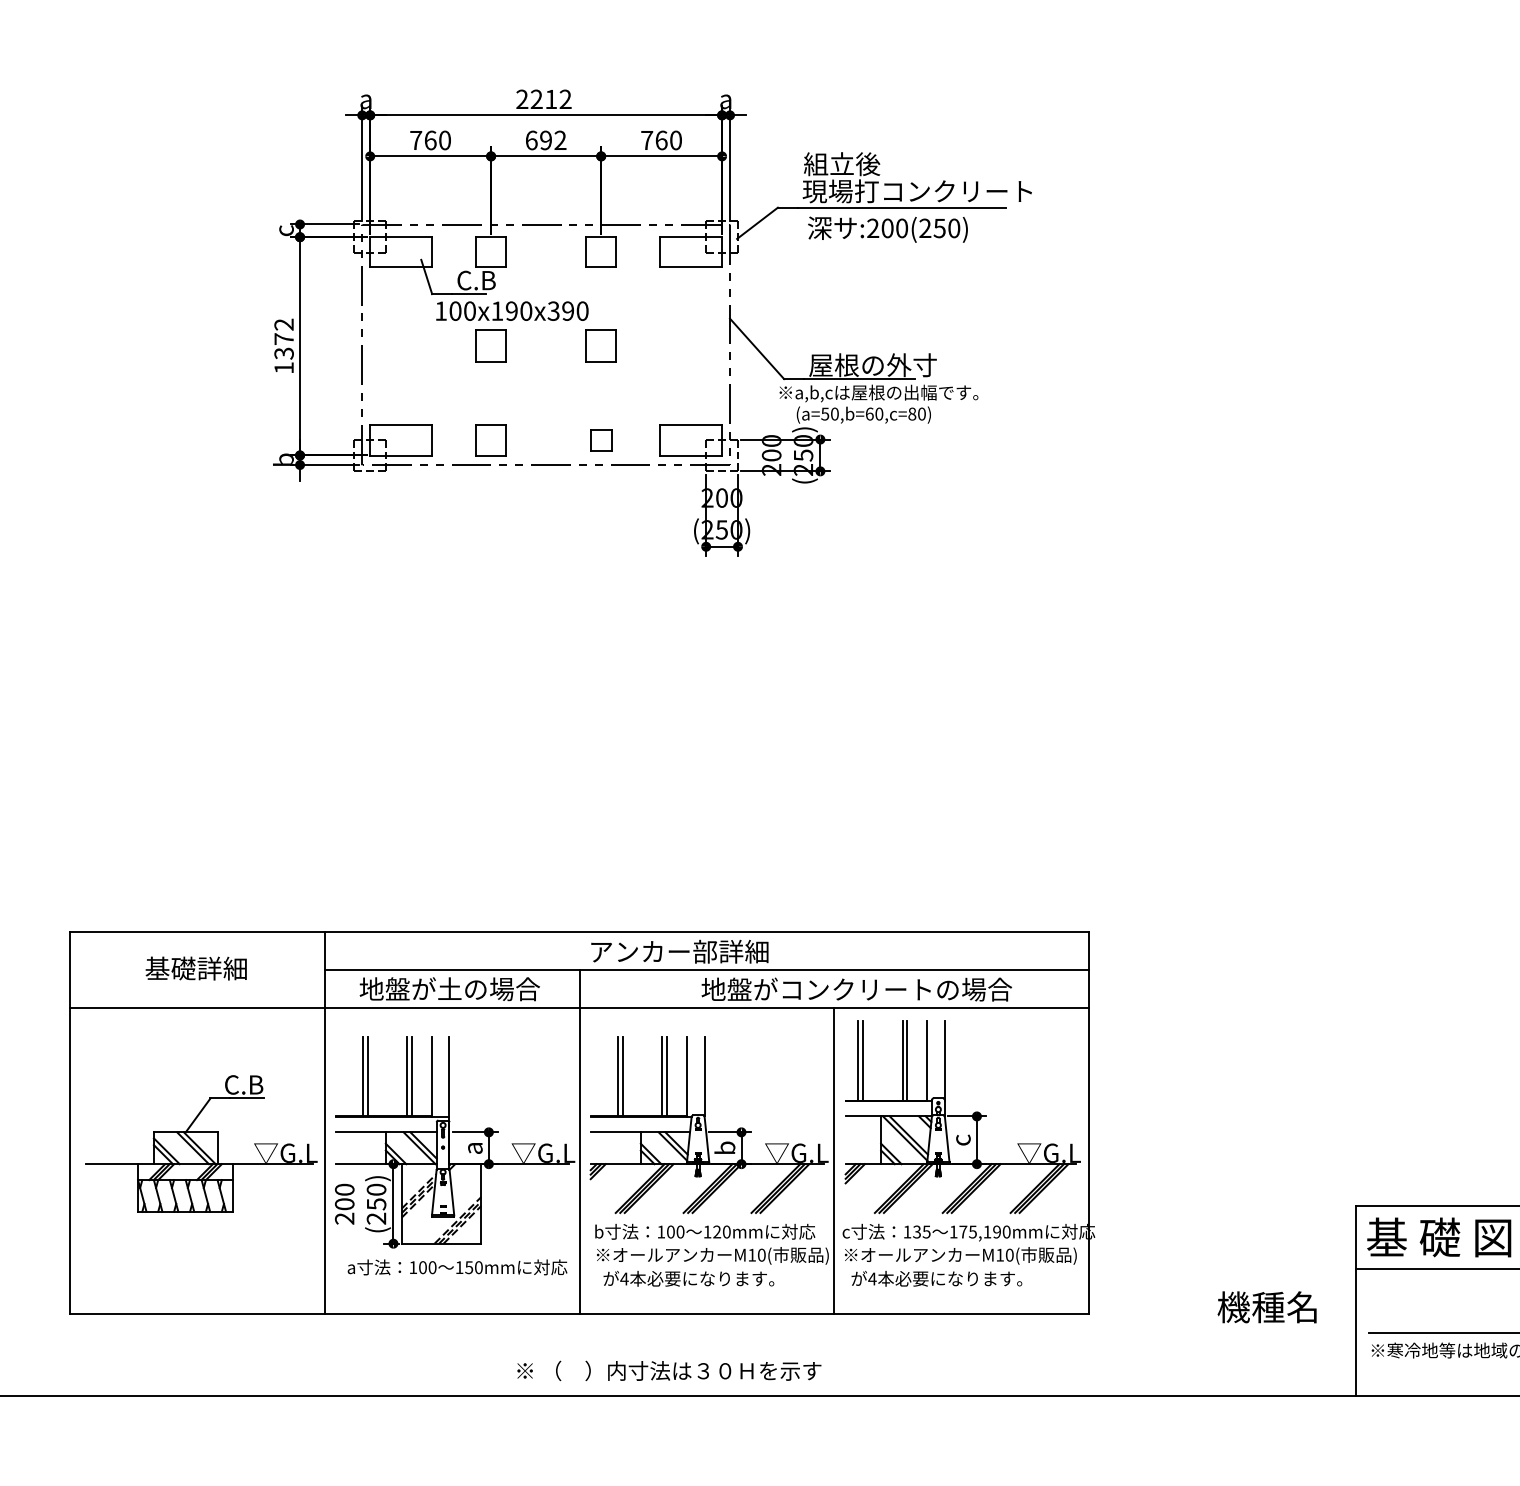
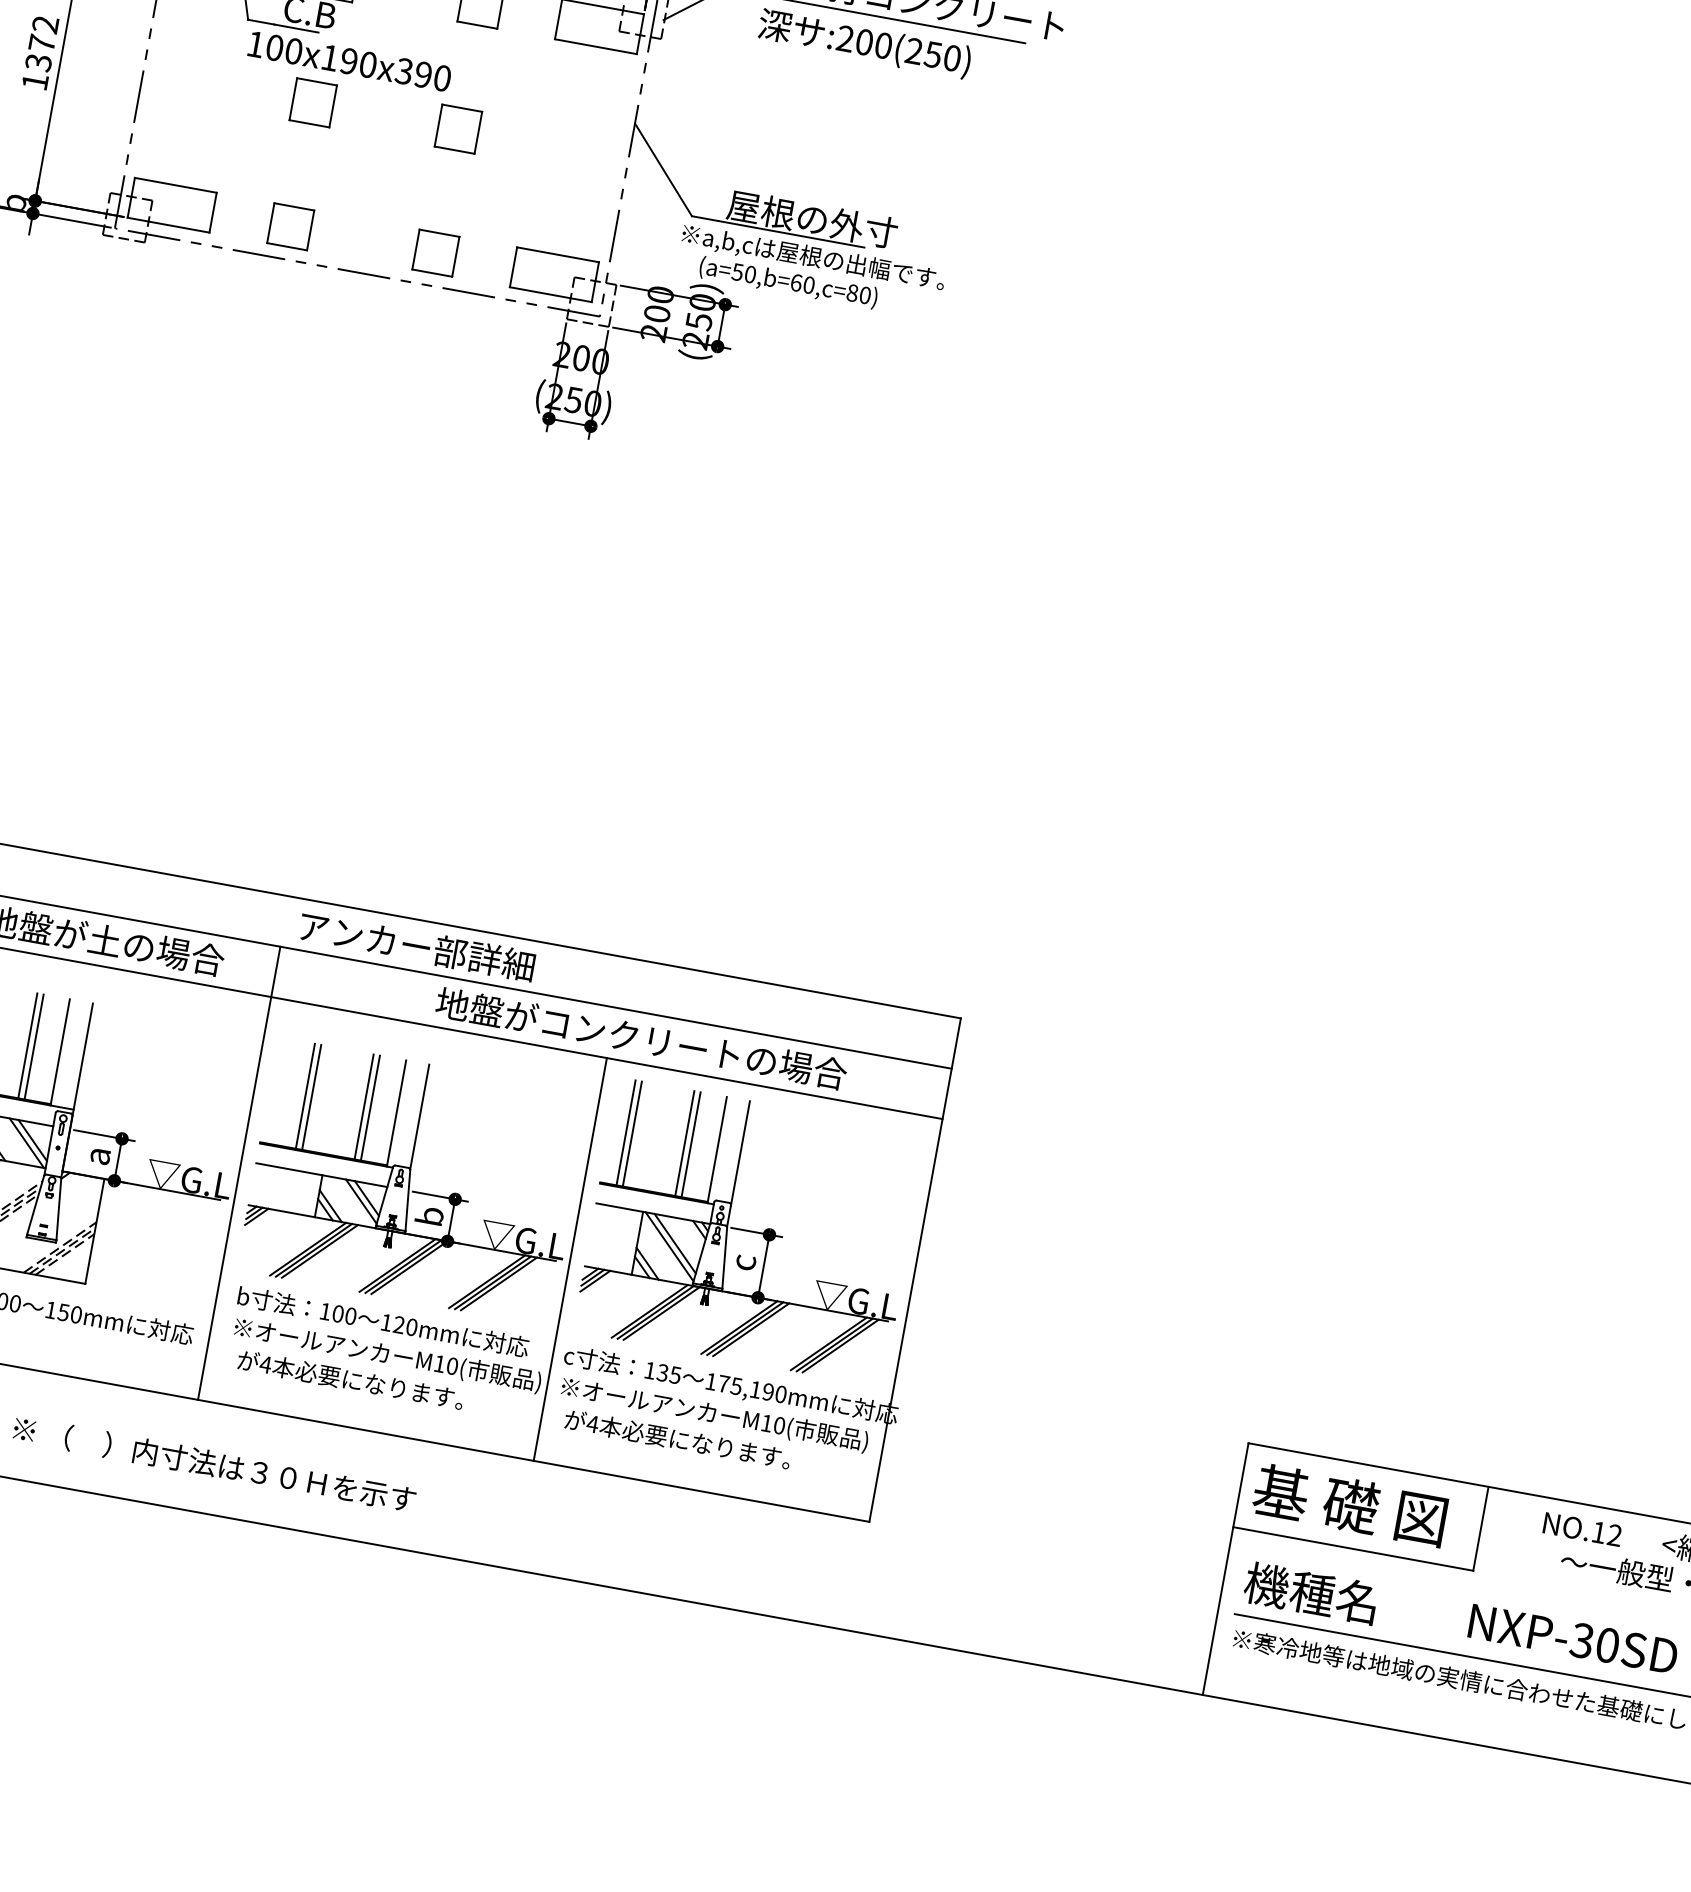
part: (600, 440) -> (435, 253), size x1.43
text: (1266, 1307) -> (1309, 1593), moved
text: (669, 1370) -> (215, 1463), moved

